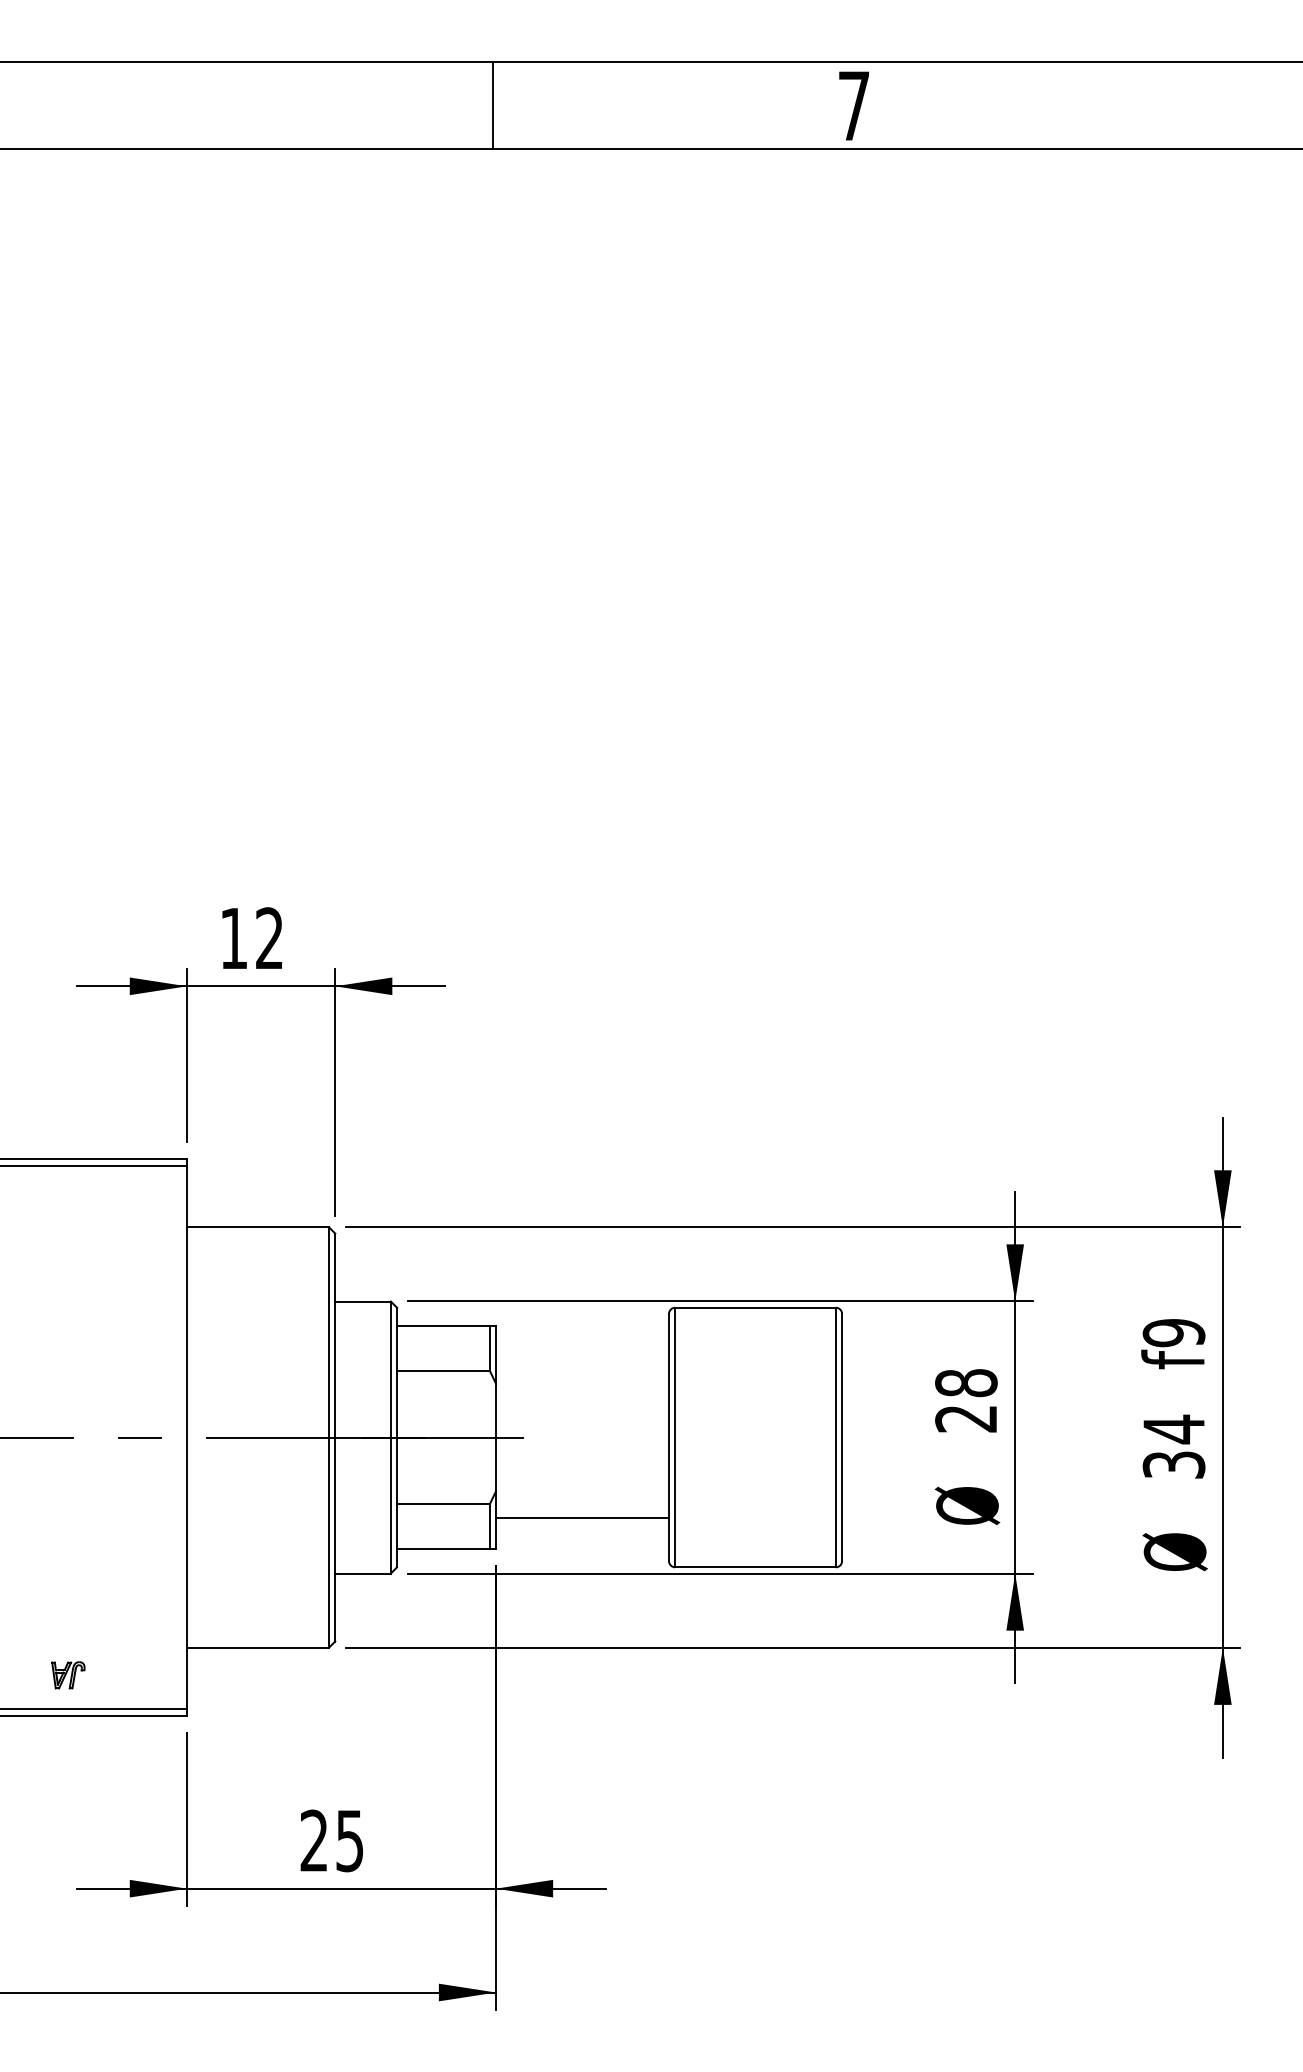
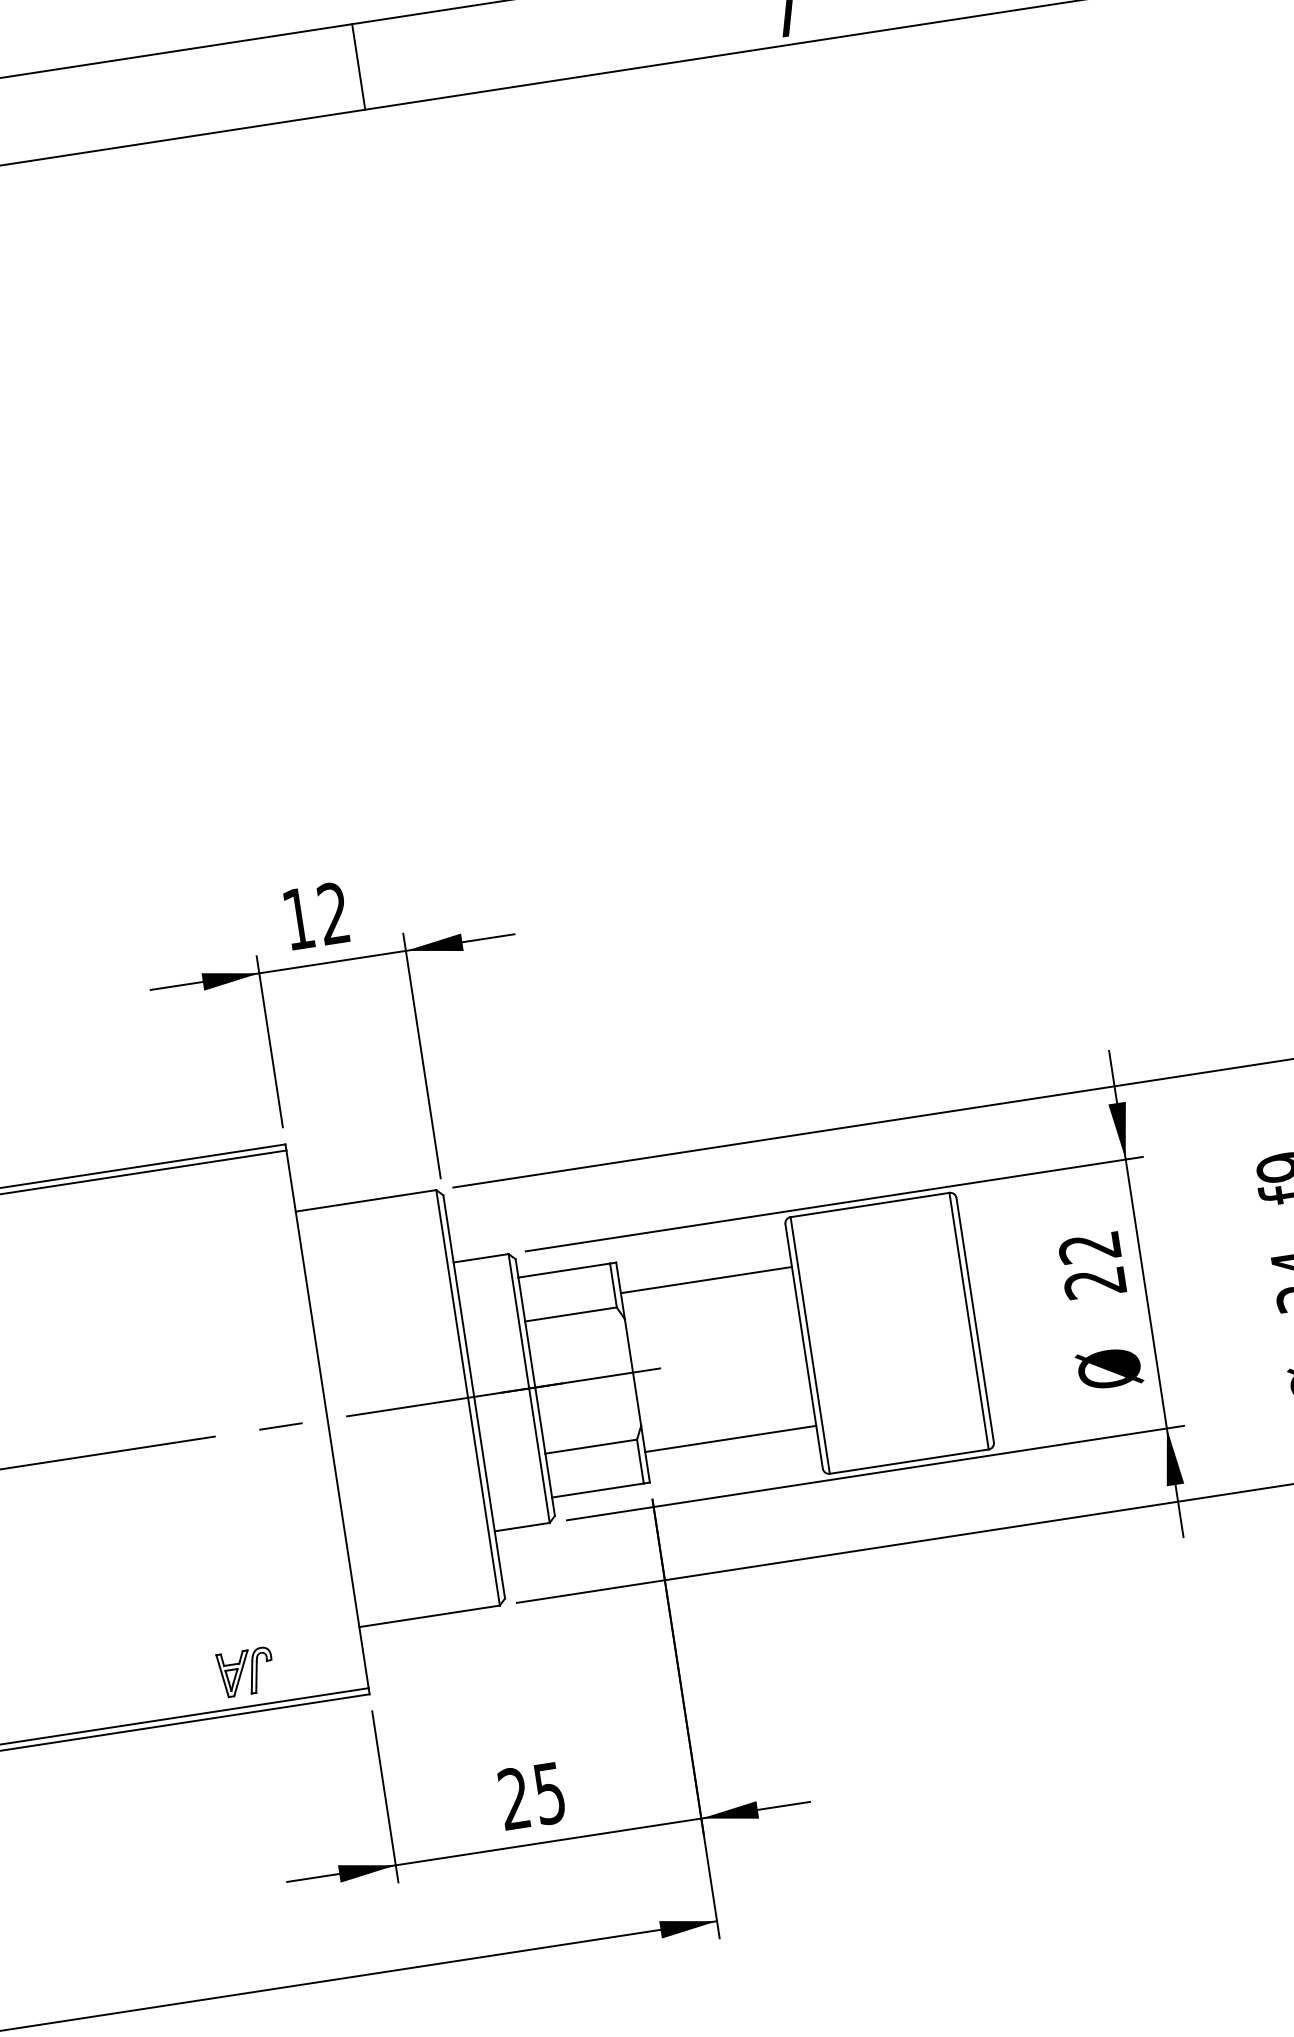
line: (493, 105) -> (358, 67), moved
line: (582, 1357) -> (706, 1280), added
text: (966, 1383) -> (1090, 1248), 28 -> 22
part: (68, 1675) -> (246, 1672), size x1.67

